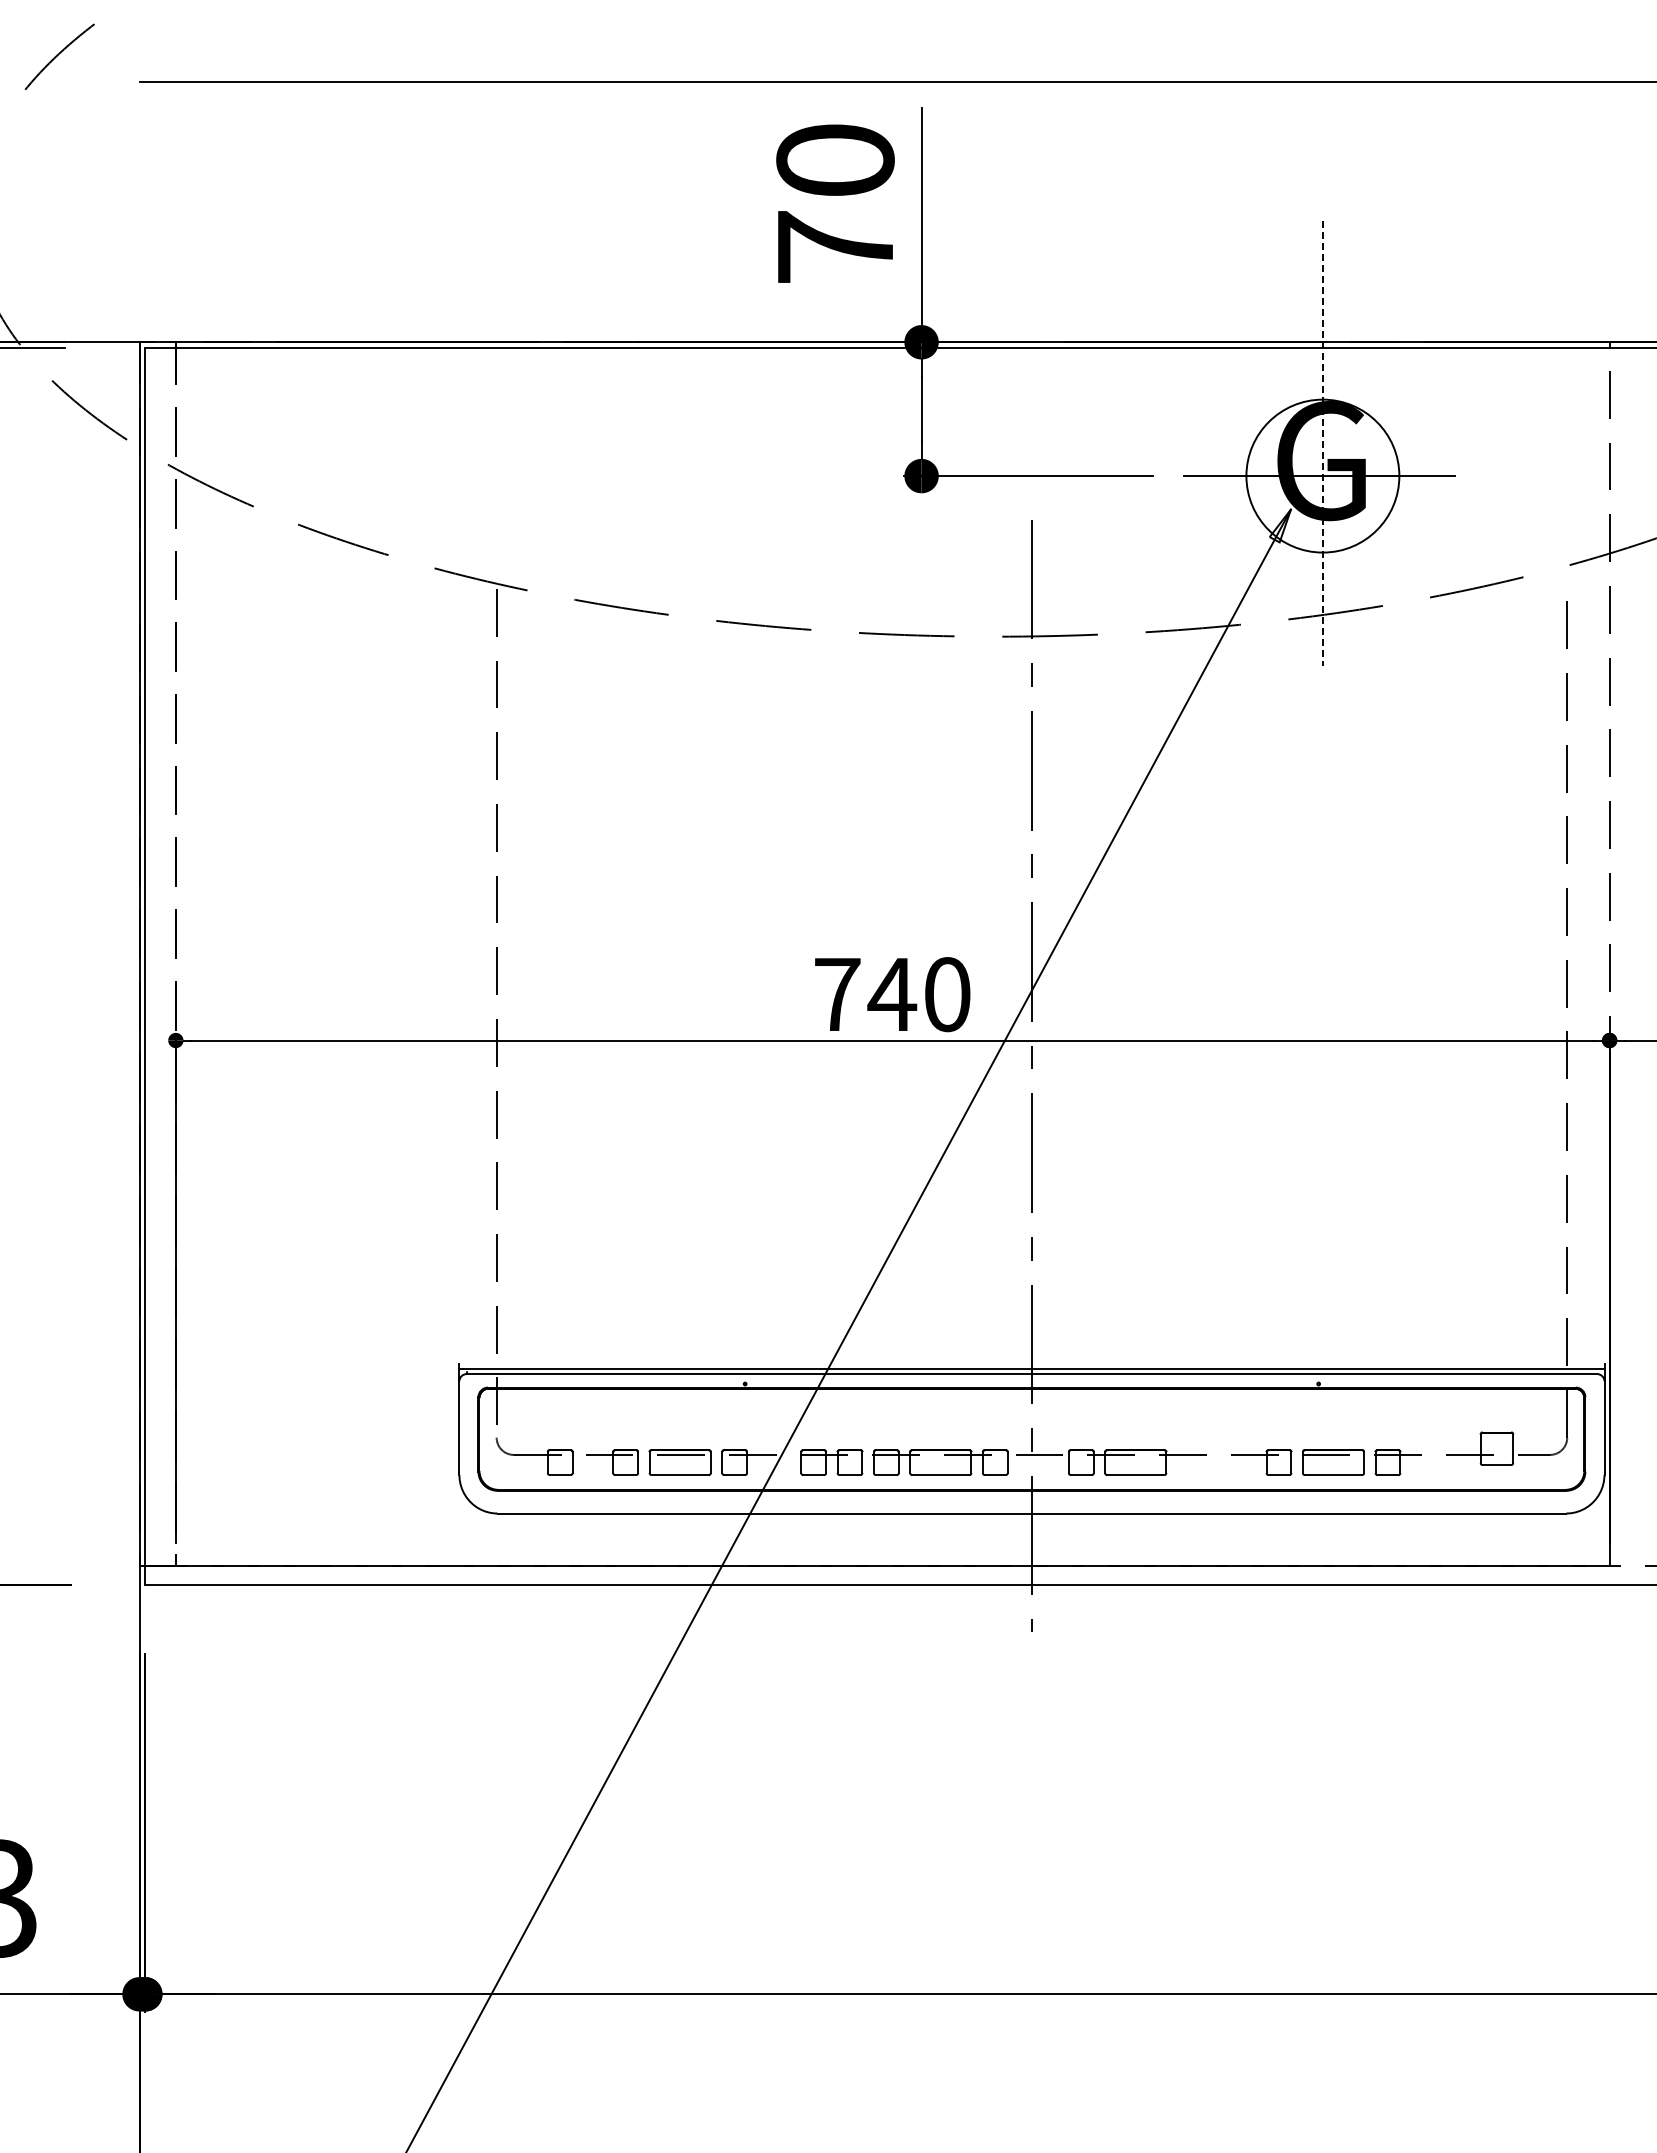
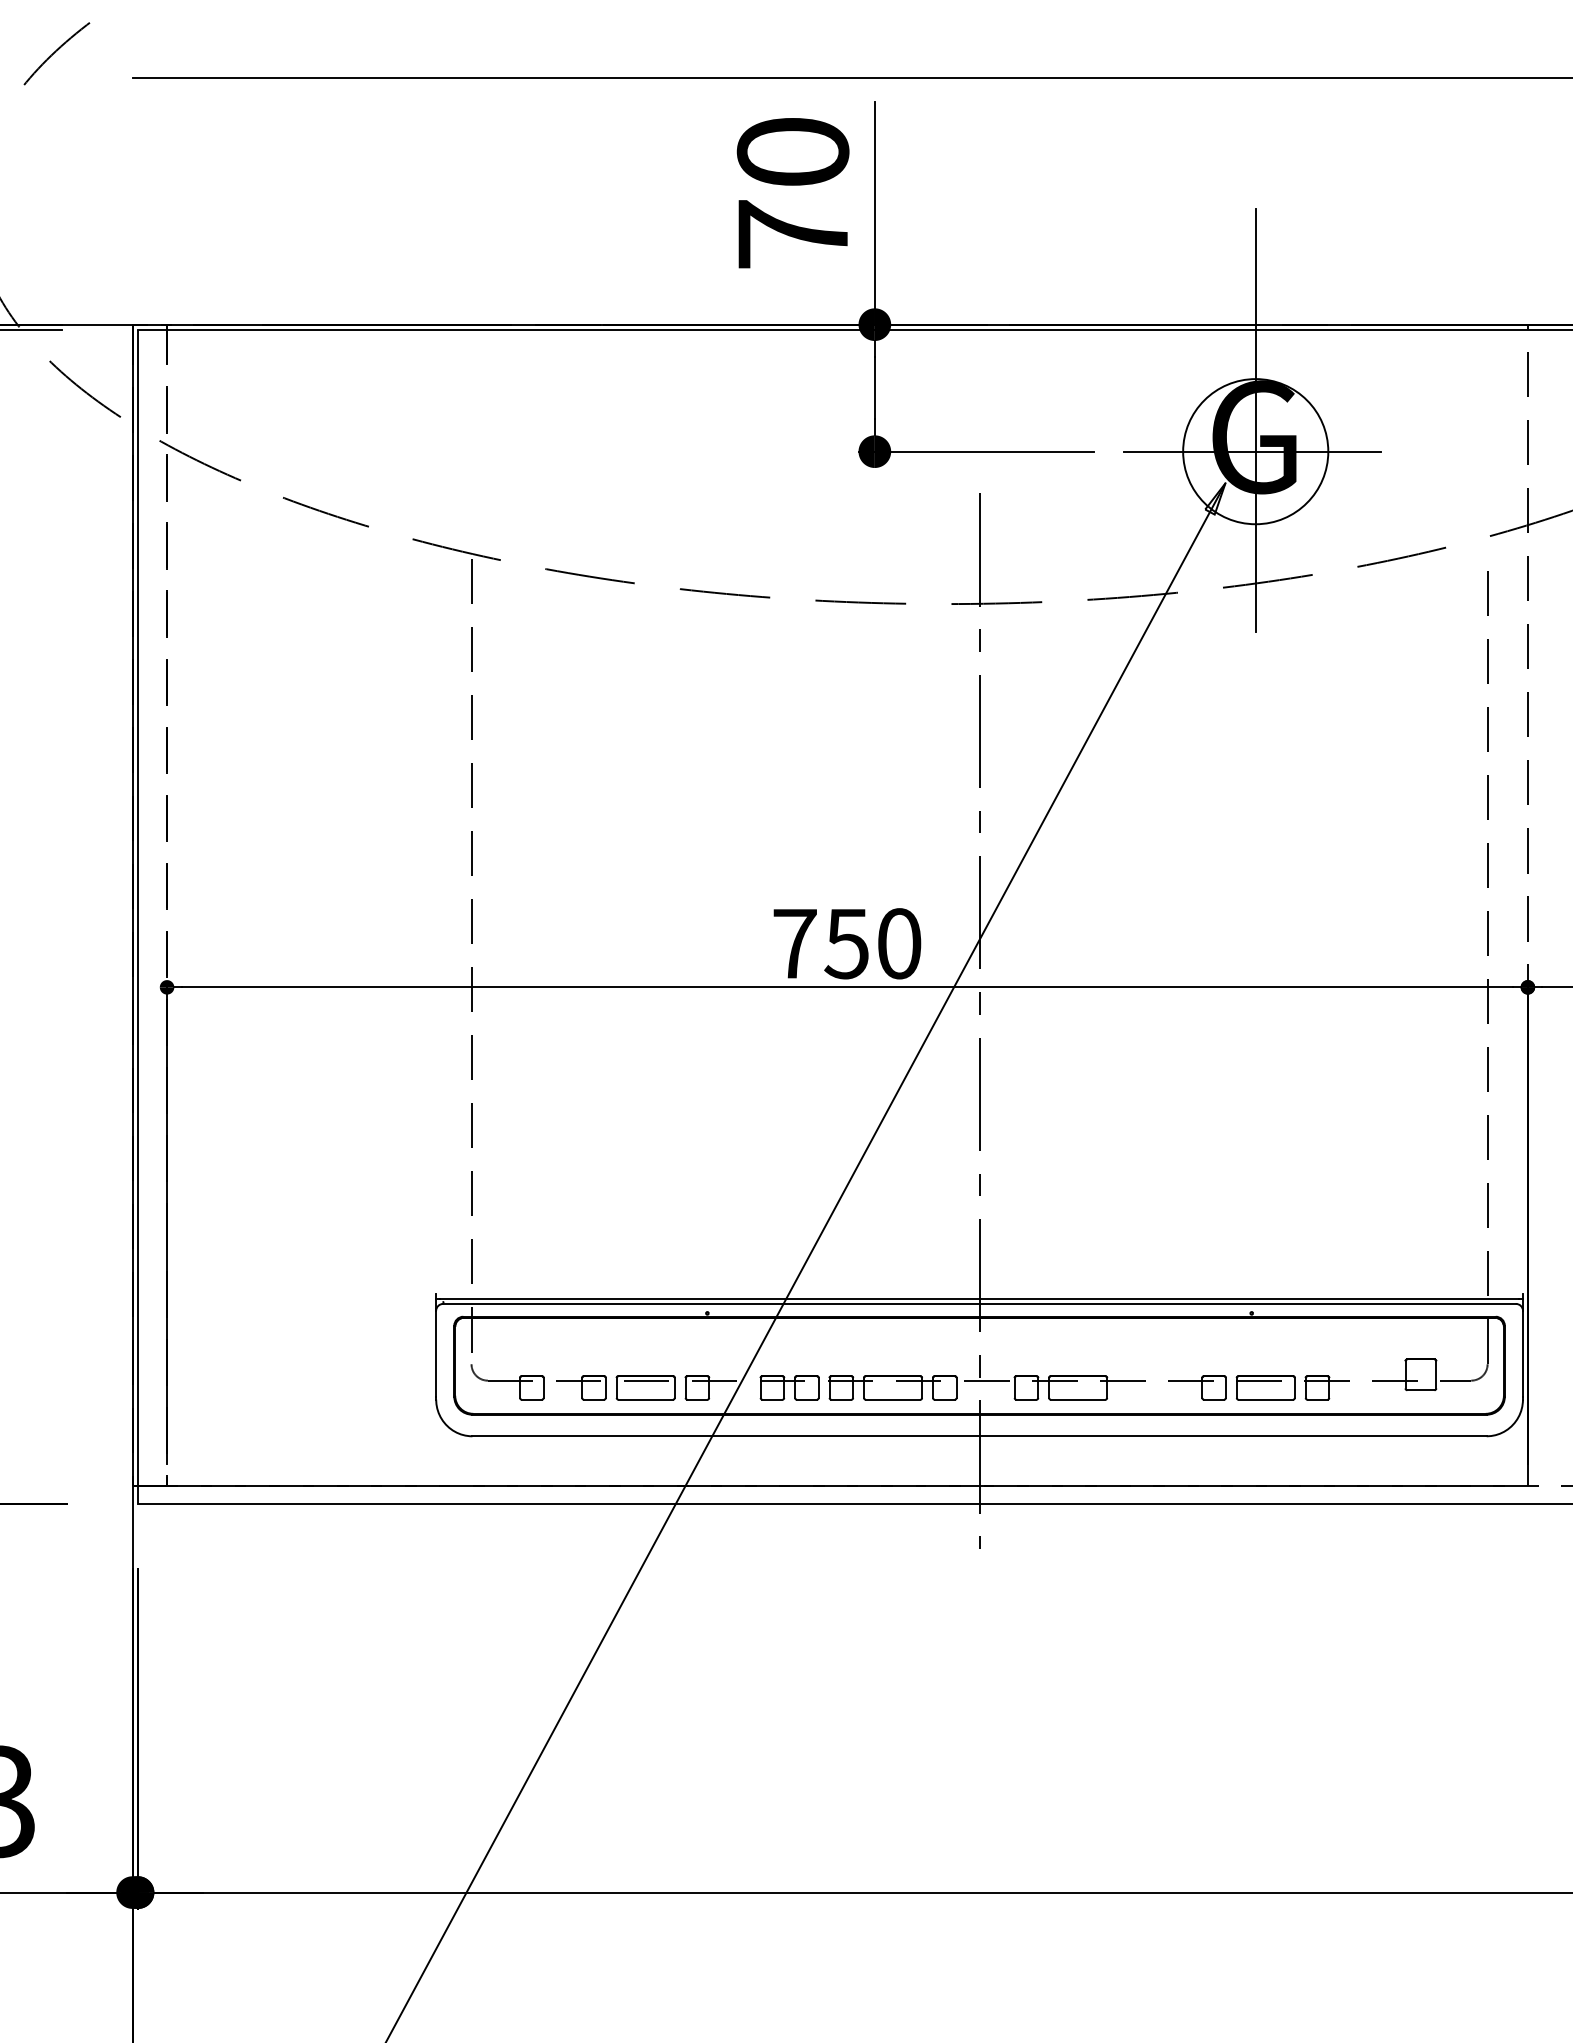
line: (1322, 443) -> (1255, 420), dashed -> solid
text: (892, 995) -> (847, 944), 740 -> 750

